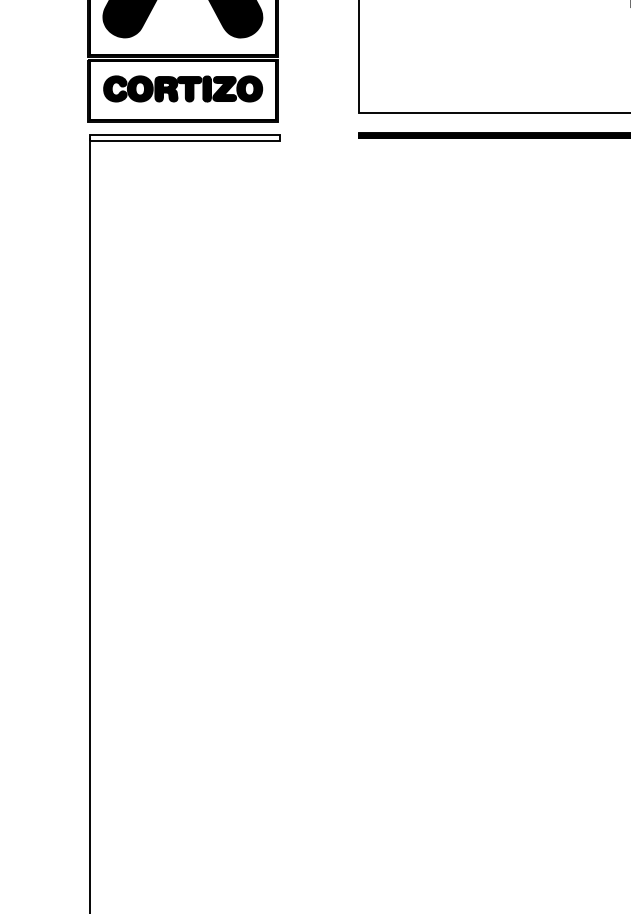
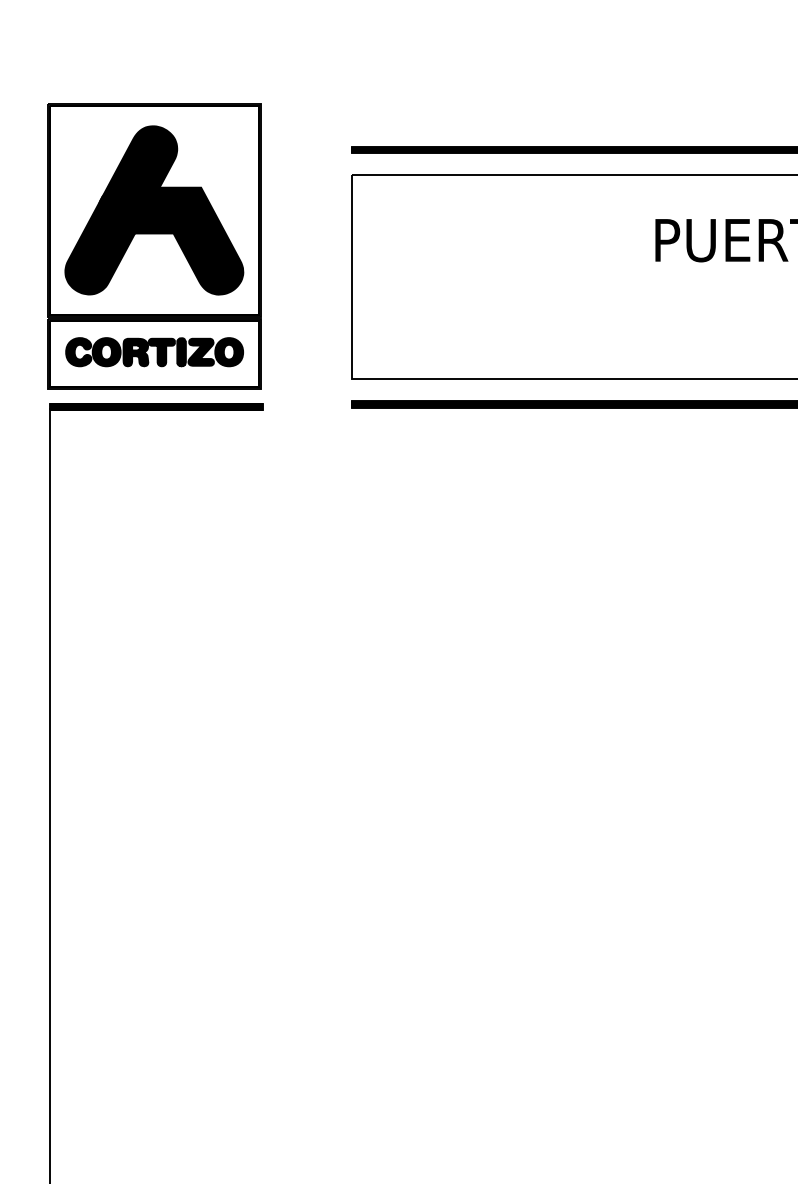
hatch: (184, 138) -> (156, 407), added

